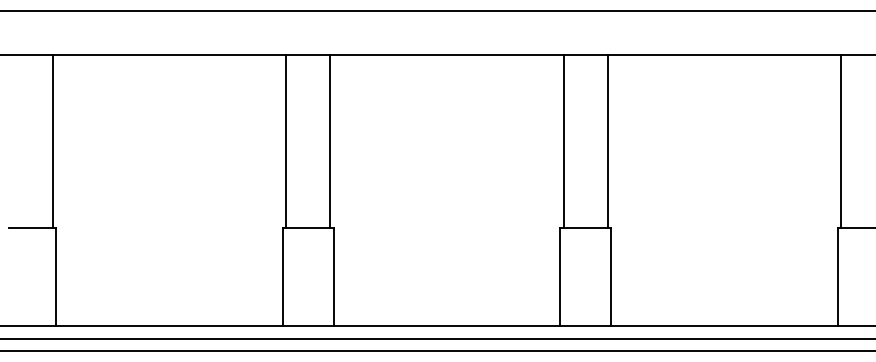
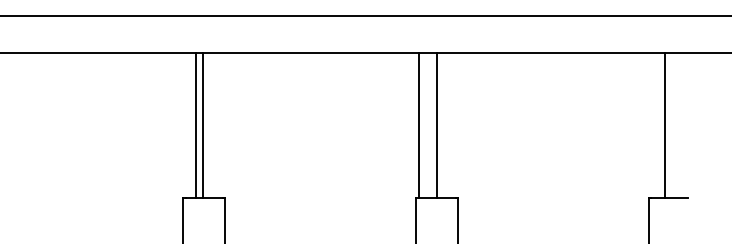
line: (286, 141) -> (195, 125), moved
line: (330, 141) -> (202, 125), moved
line: (607, 141) -> (436, 125), moved
line: (840, 141) -> (664, 125), moved

